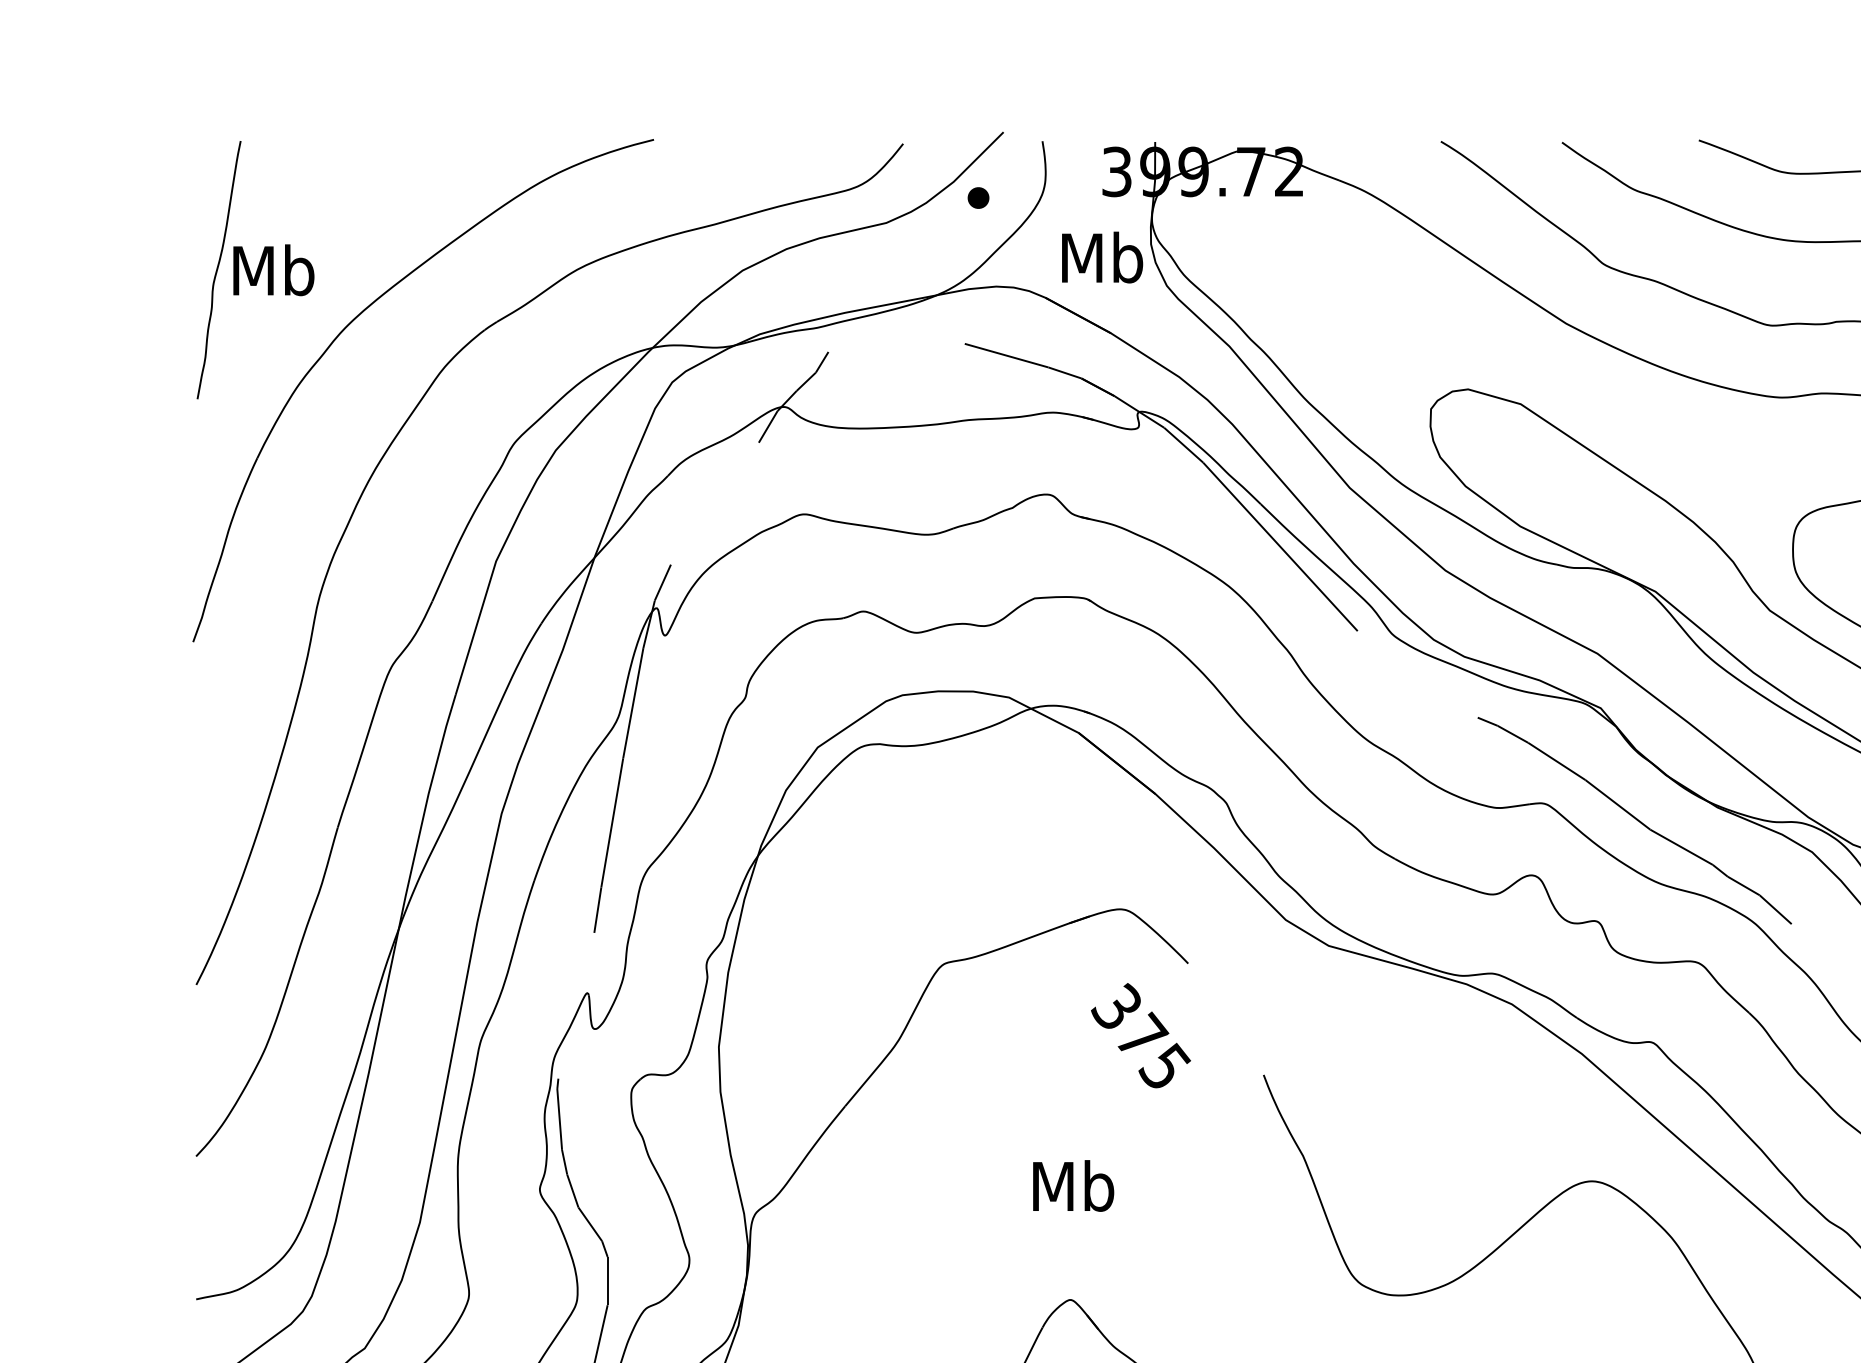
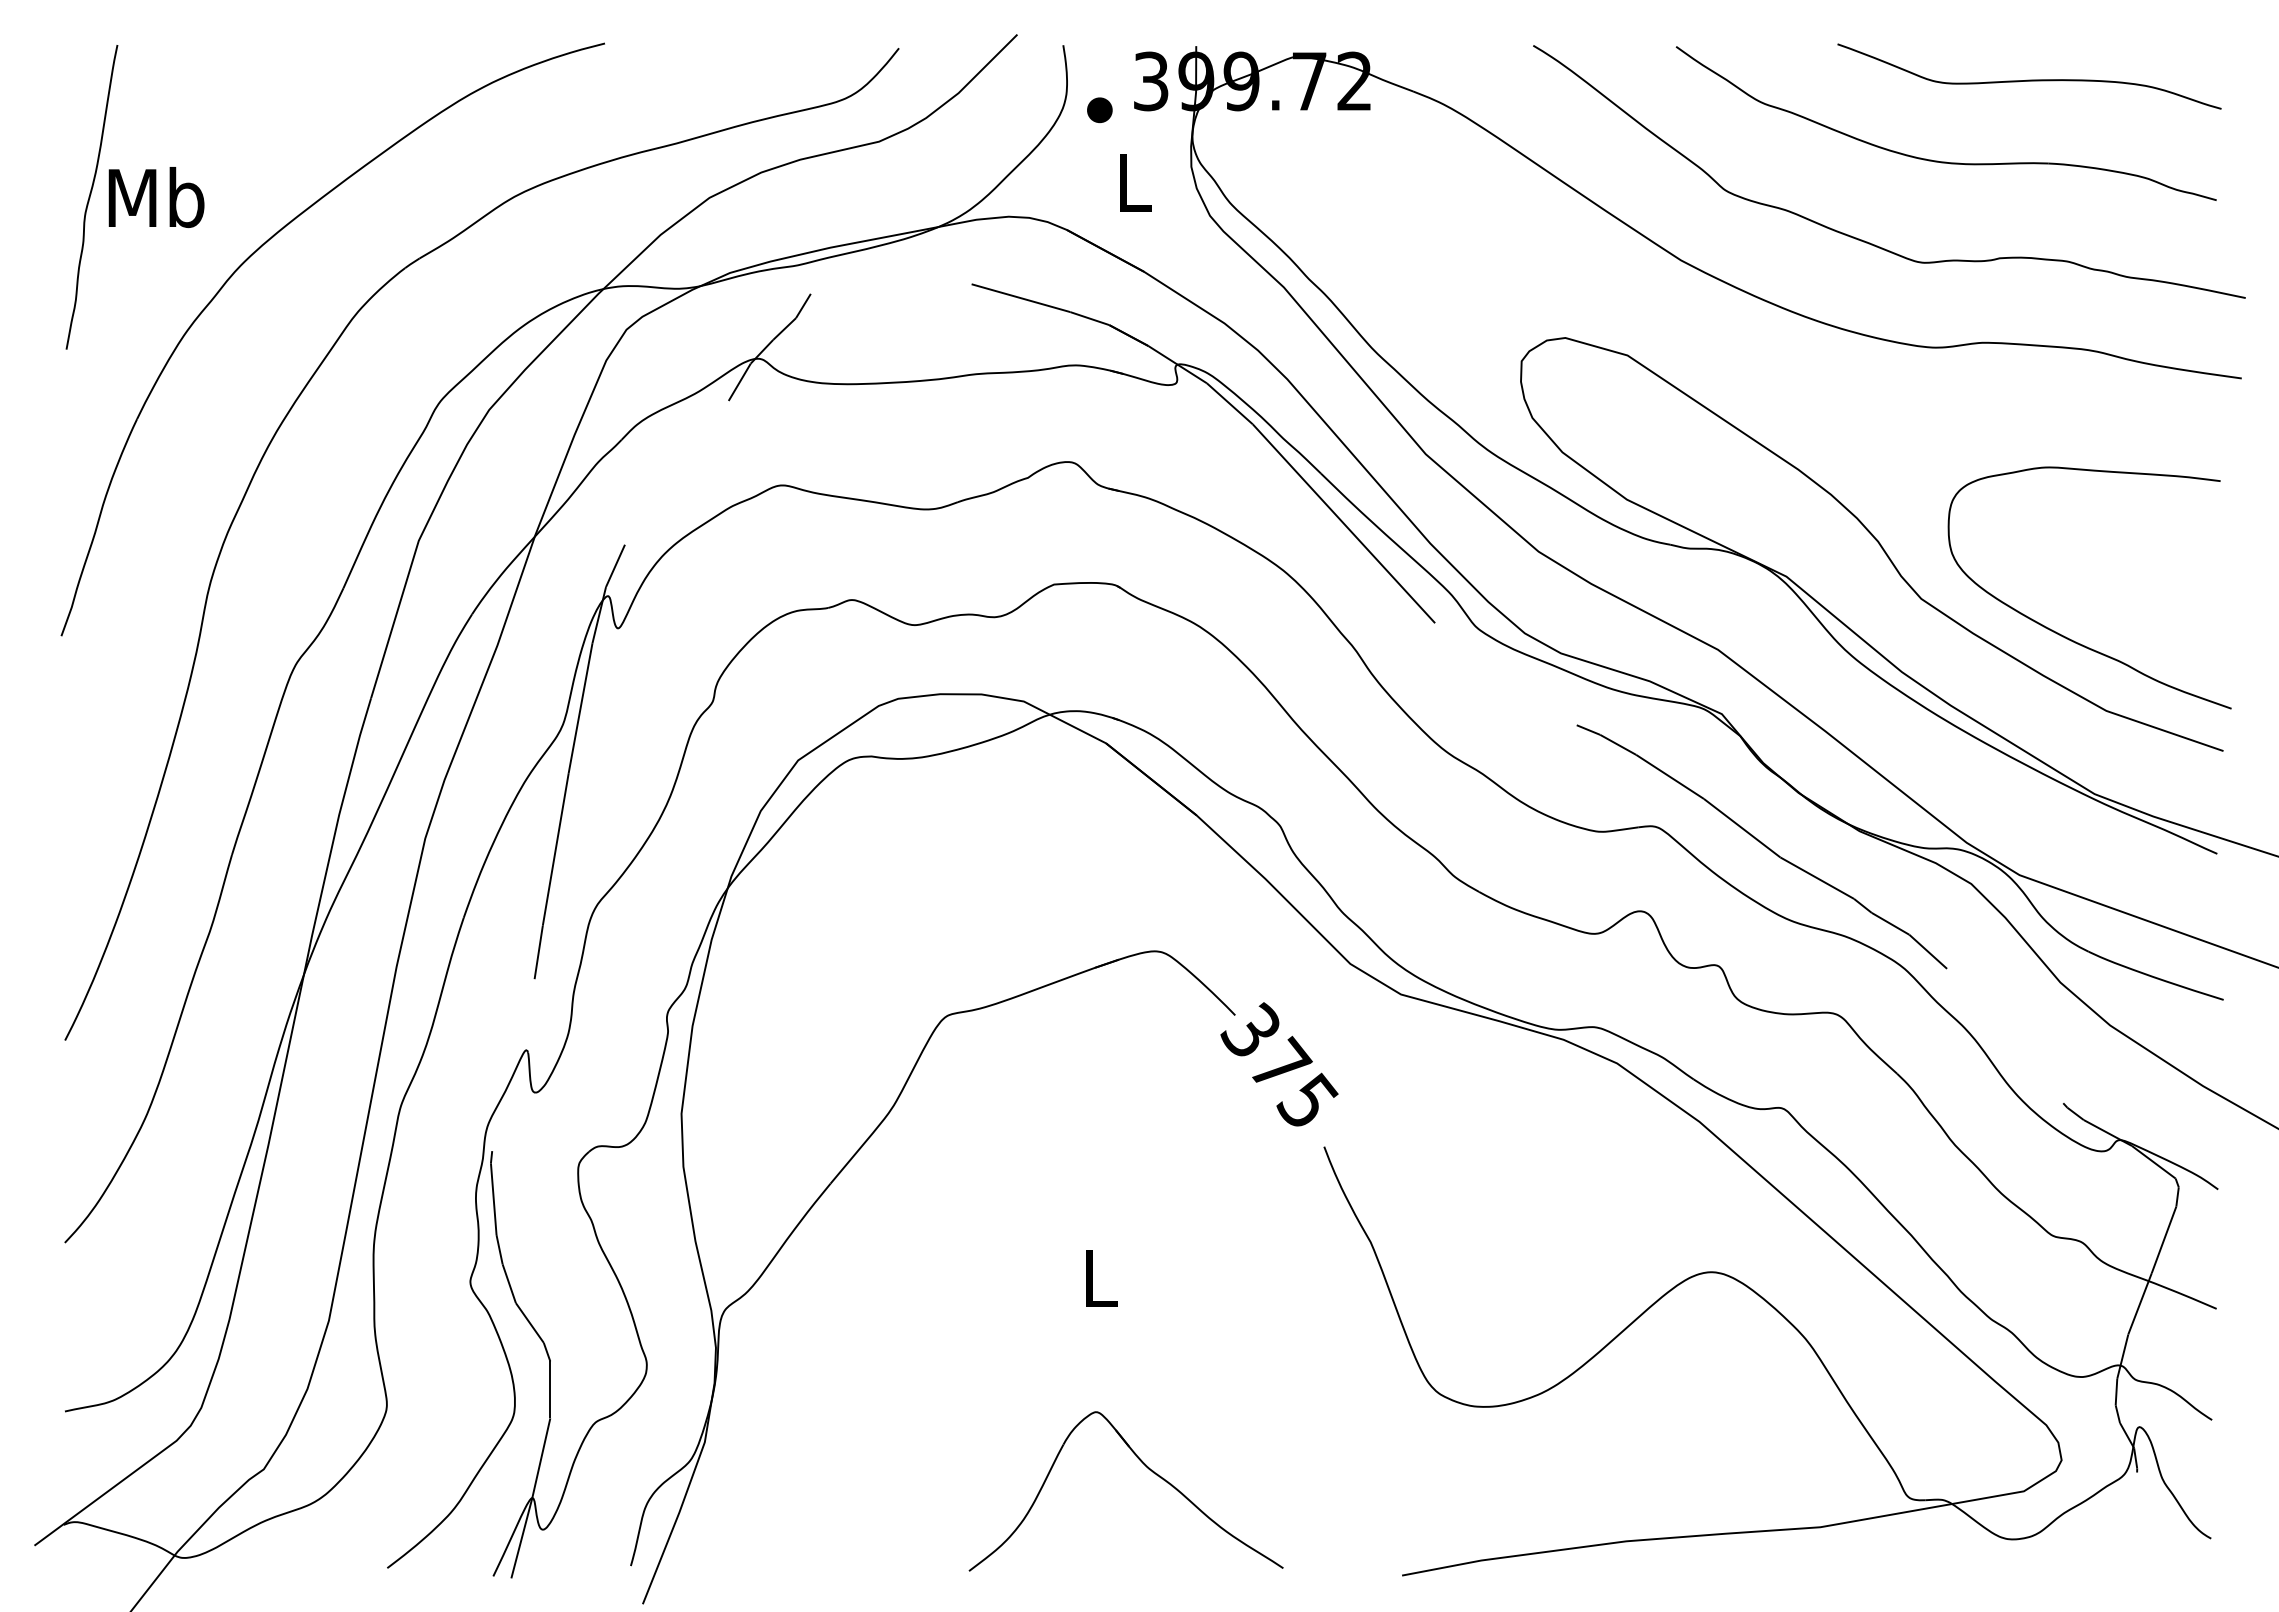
part: (978, 198) -> (1099, 110), moved
text: (1102, 257) -> (1133, 182), Mb -> L
text: (1141, 1035) -> (1279, 1064), moved
text: (1073, 1185) -> (1099, 1277), Mb -> L

